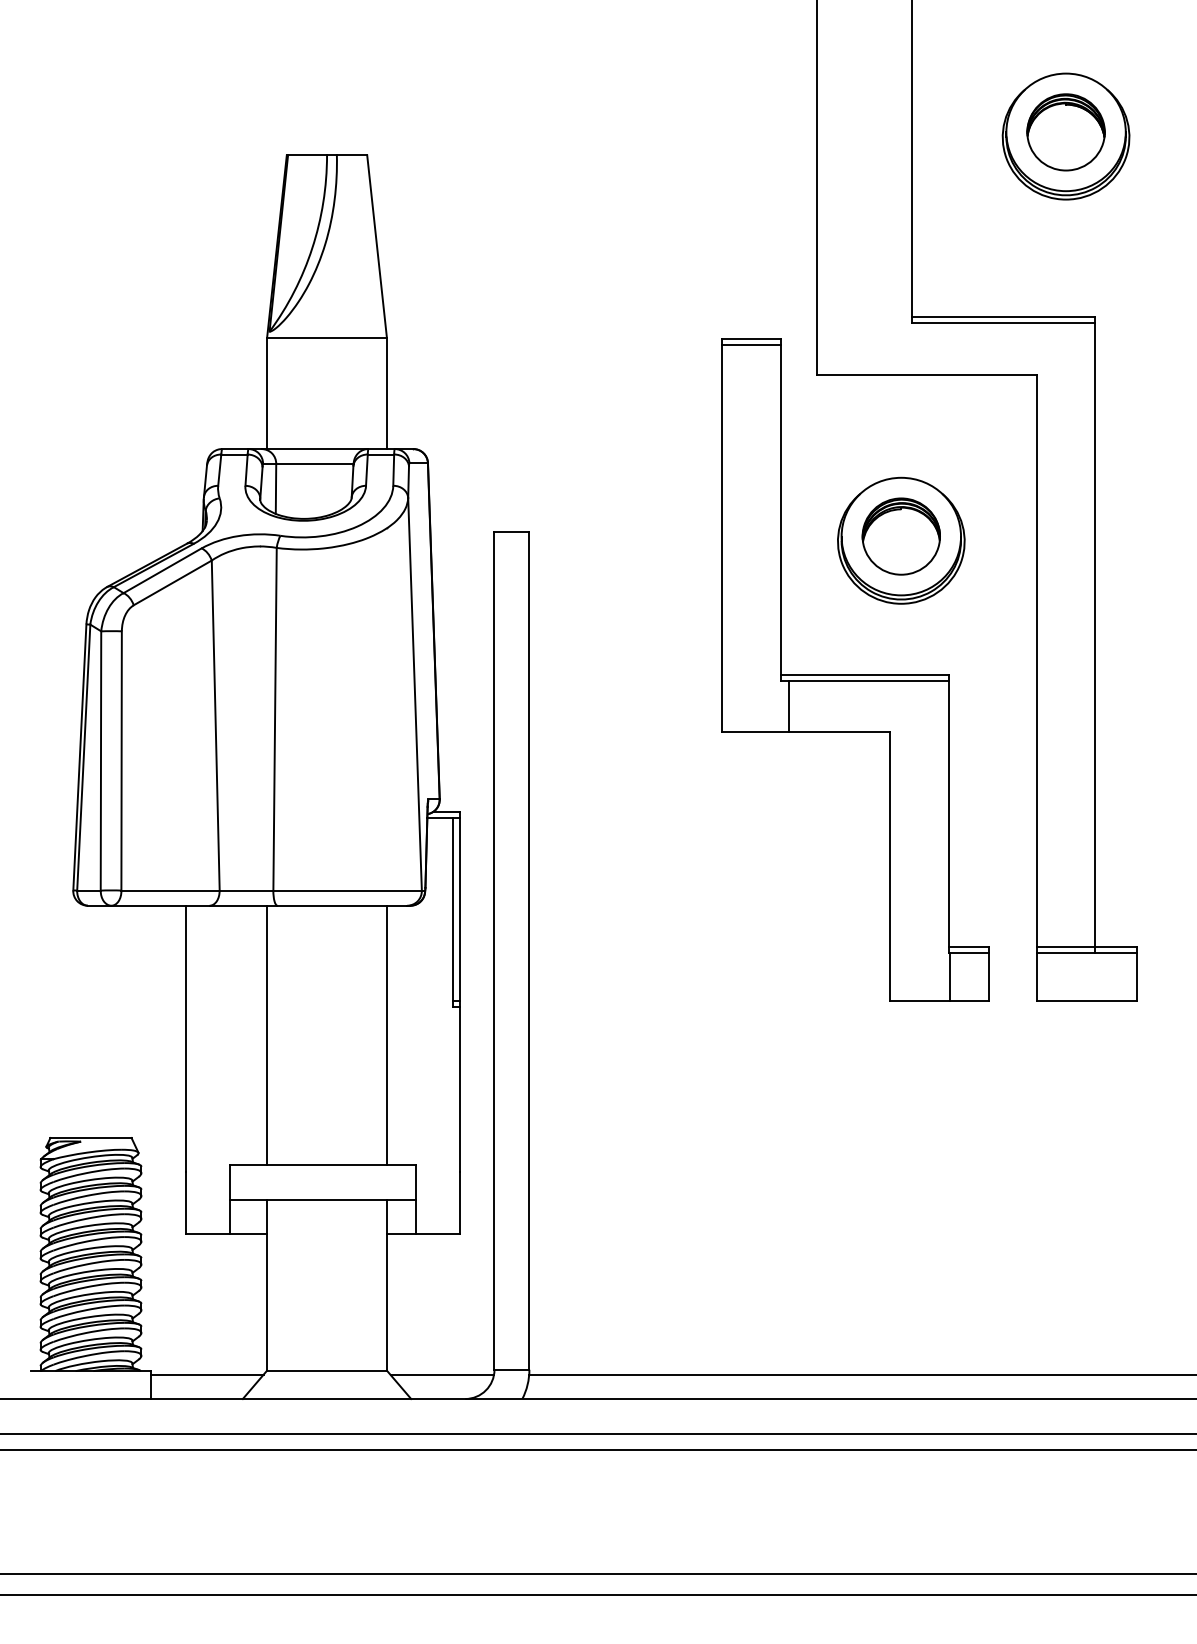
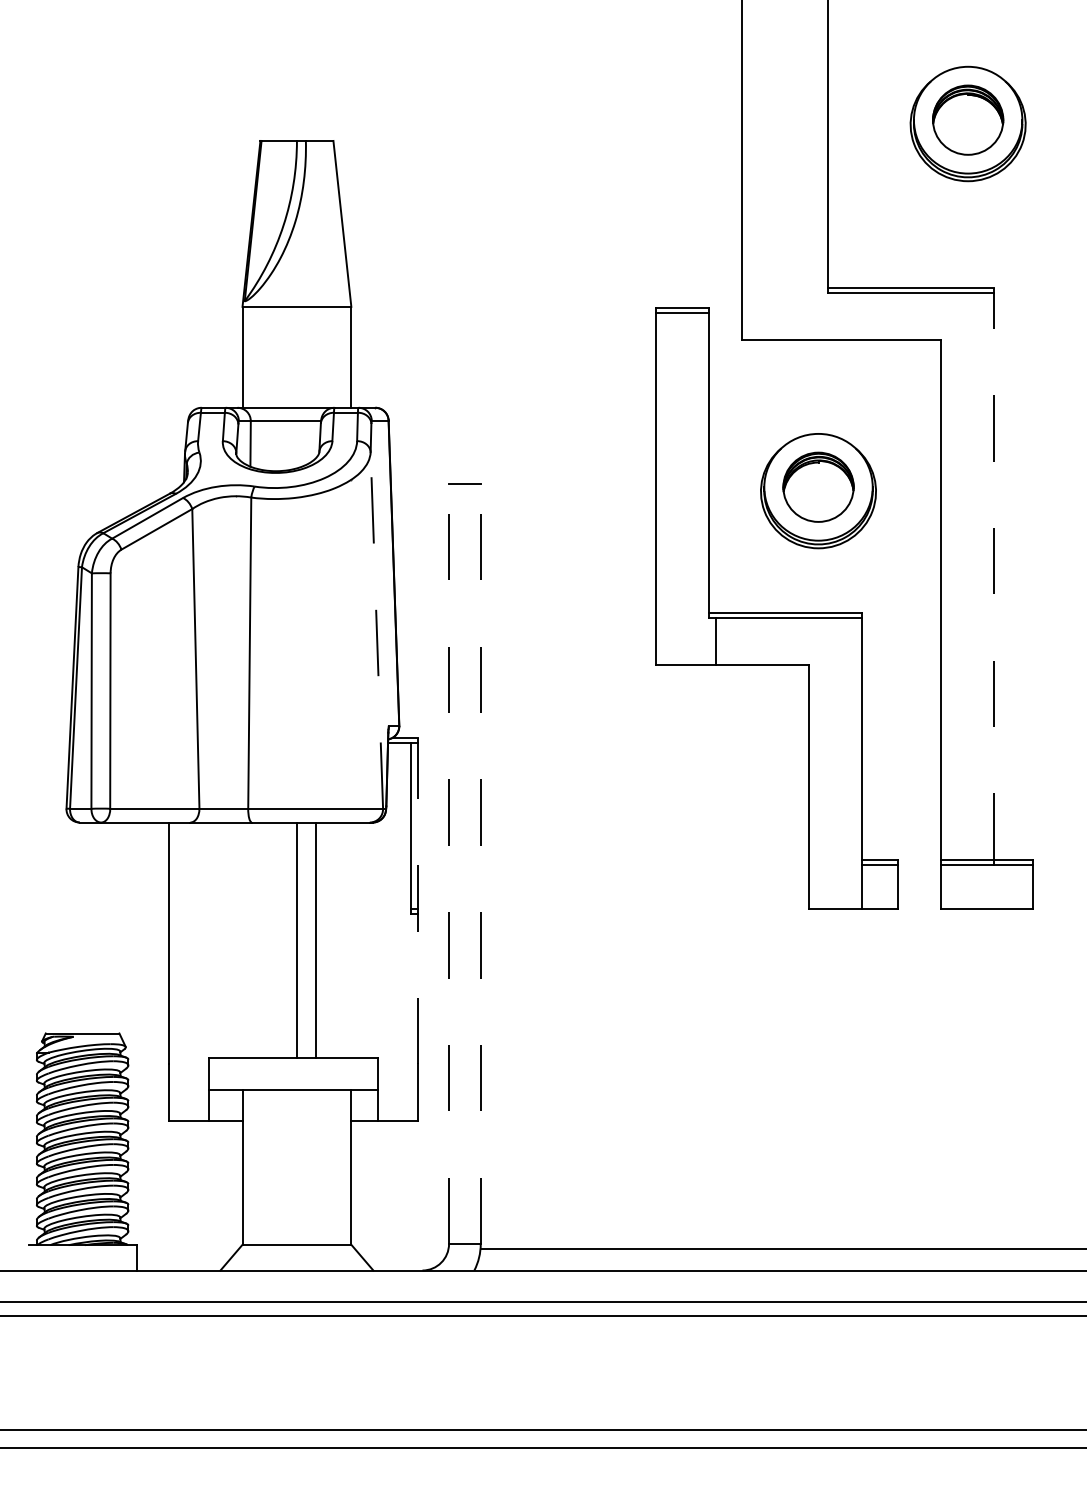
line: (1094, 631) -> (993, 573), solid -> dashed
line: (415, 693) -> (377, 629), solid -> dashed
line: (494, 951) -> (449, 864), solid -> dashed
line: (529, 951) -> (480, 864), solid -> dashed
line: (460, 992) -> (418, 901), solid -> dashed
line: (267, 1034) -> (297, 939), moved
line: (386, 1034) -> (315, 939), moved
line: (206, 1374) -> (187, 1248), removed
line: (442, 1374) -> (401, 1248), removed

